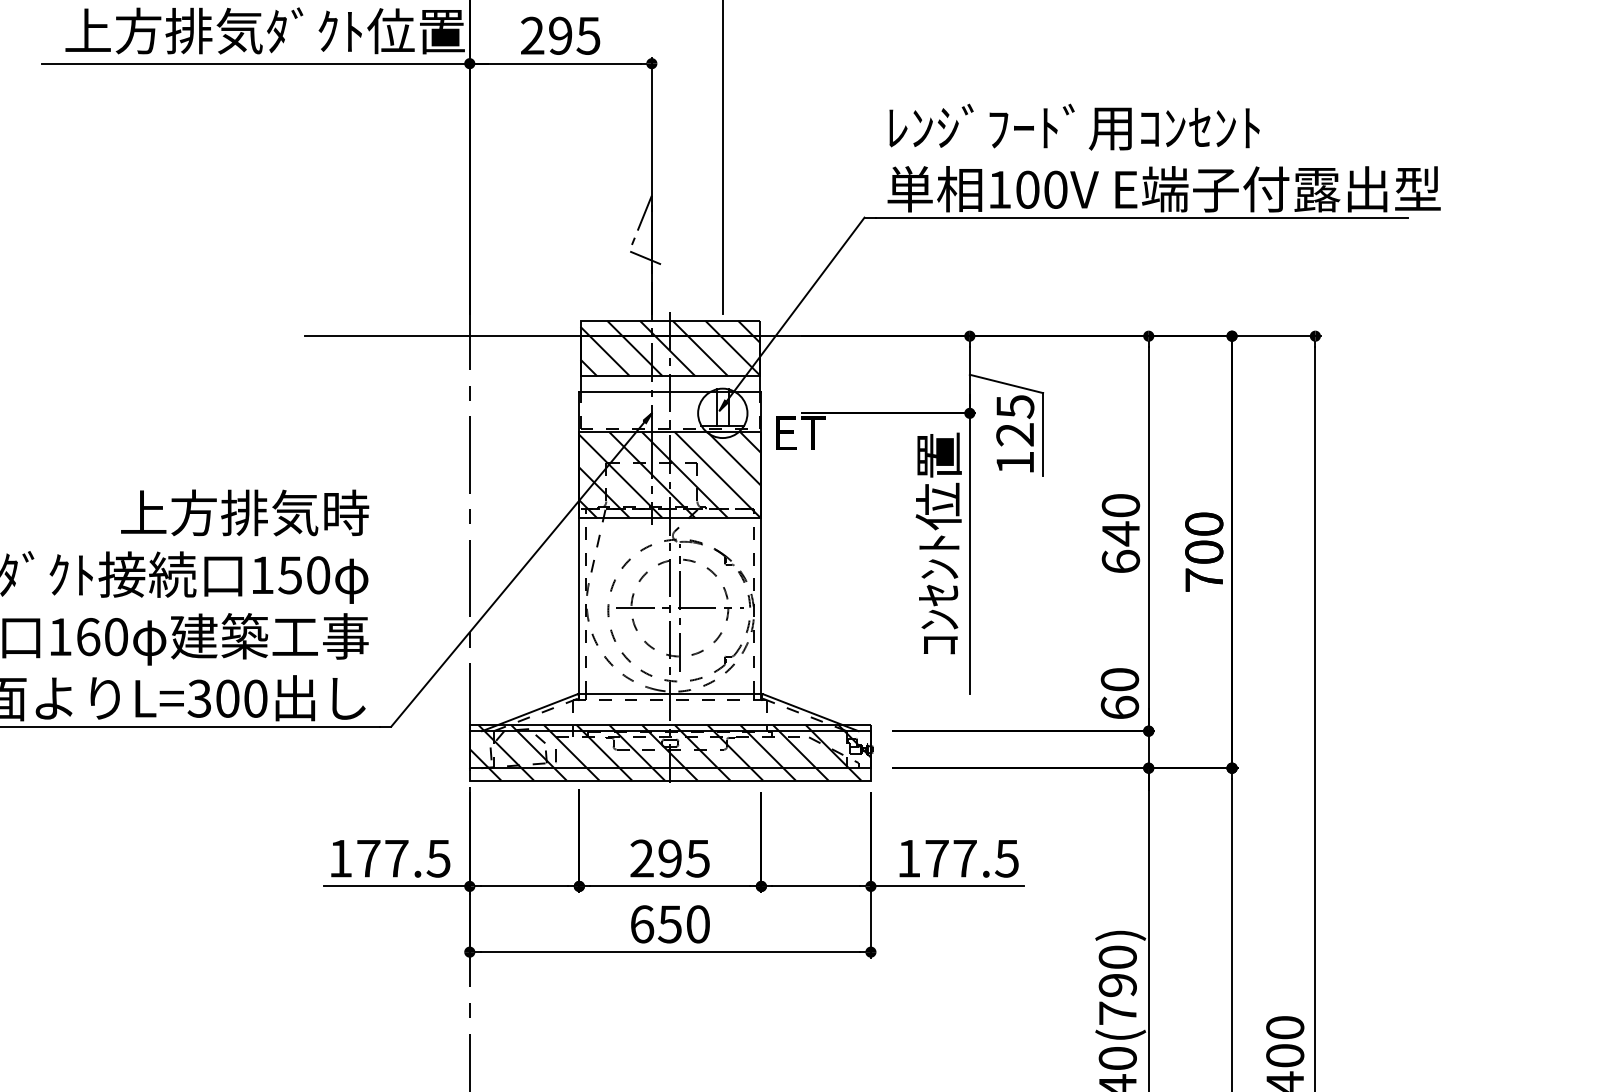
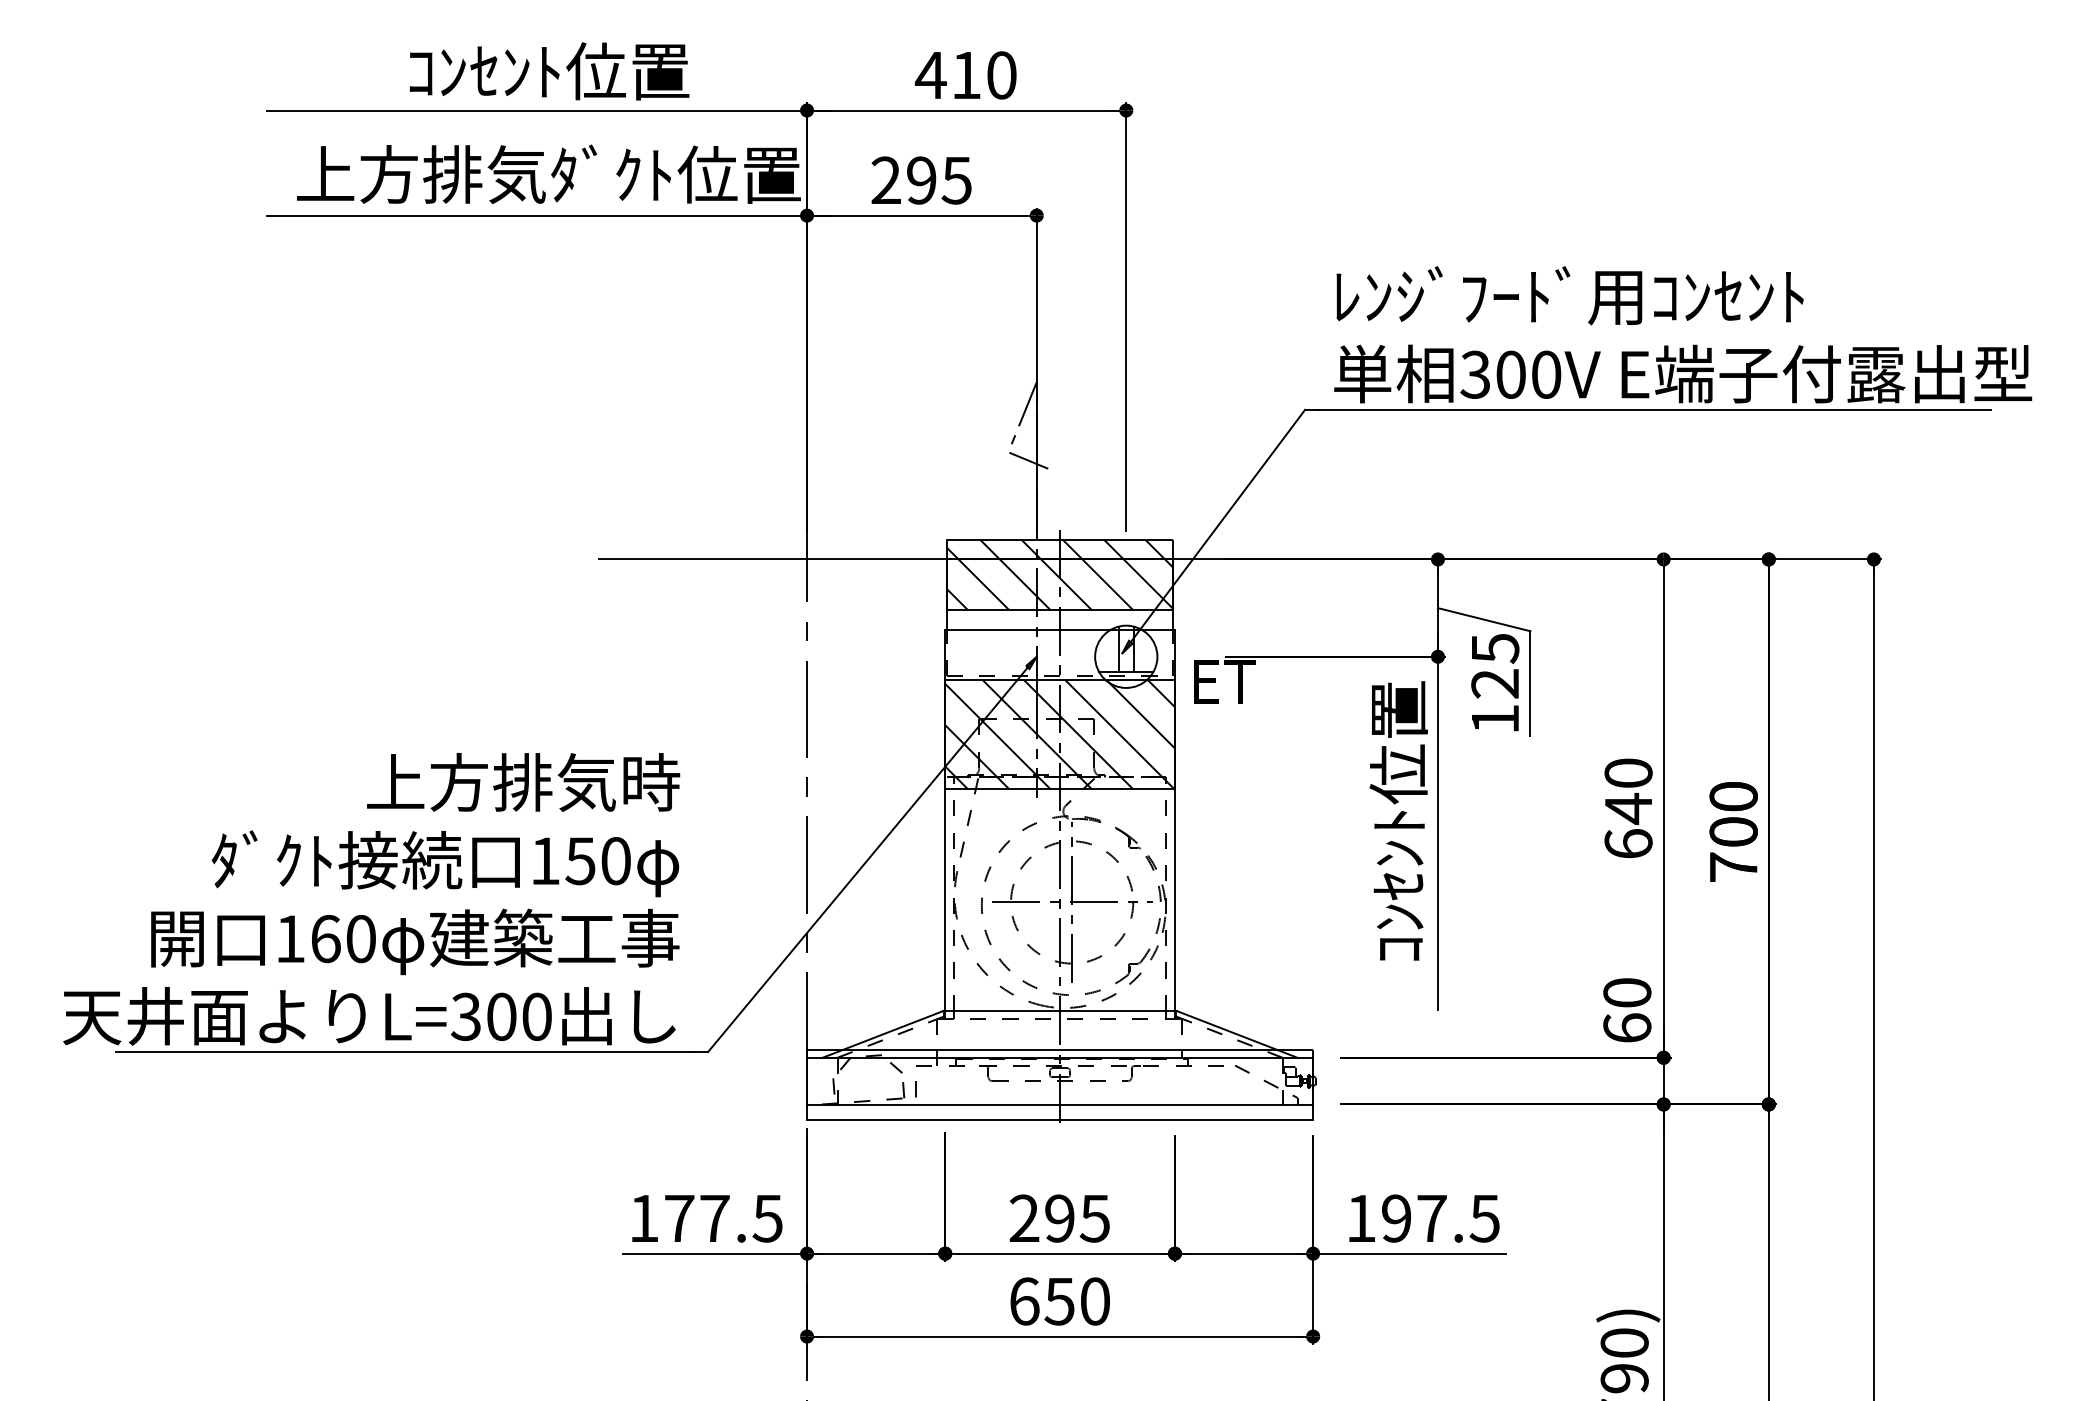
text: (998, 189) -> (1474, 374), 100V -> 300V
hatch: (670, 753) -> (1060, 1085), removed
text: (936, 858) -> (1396, 1218), 177.5 -> 197.5

